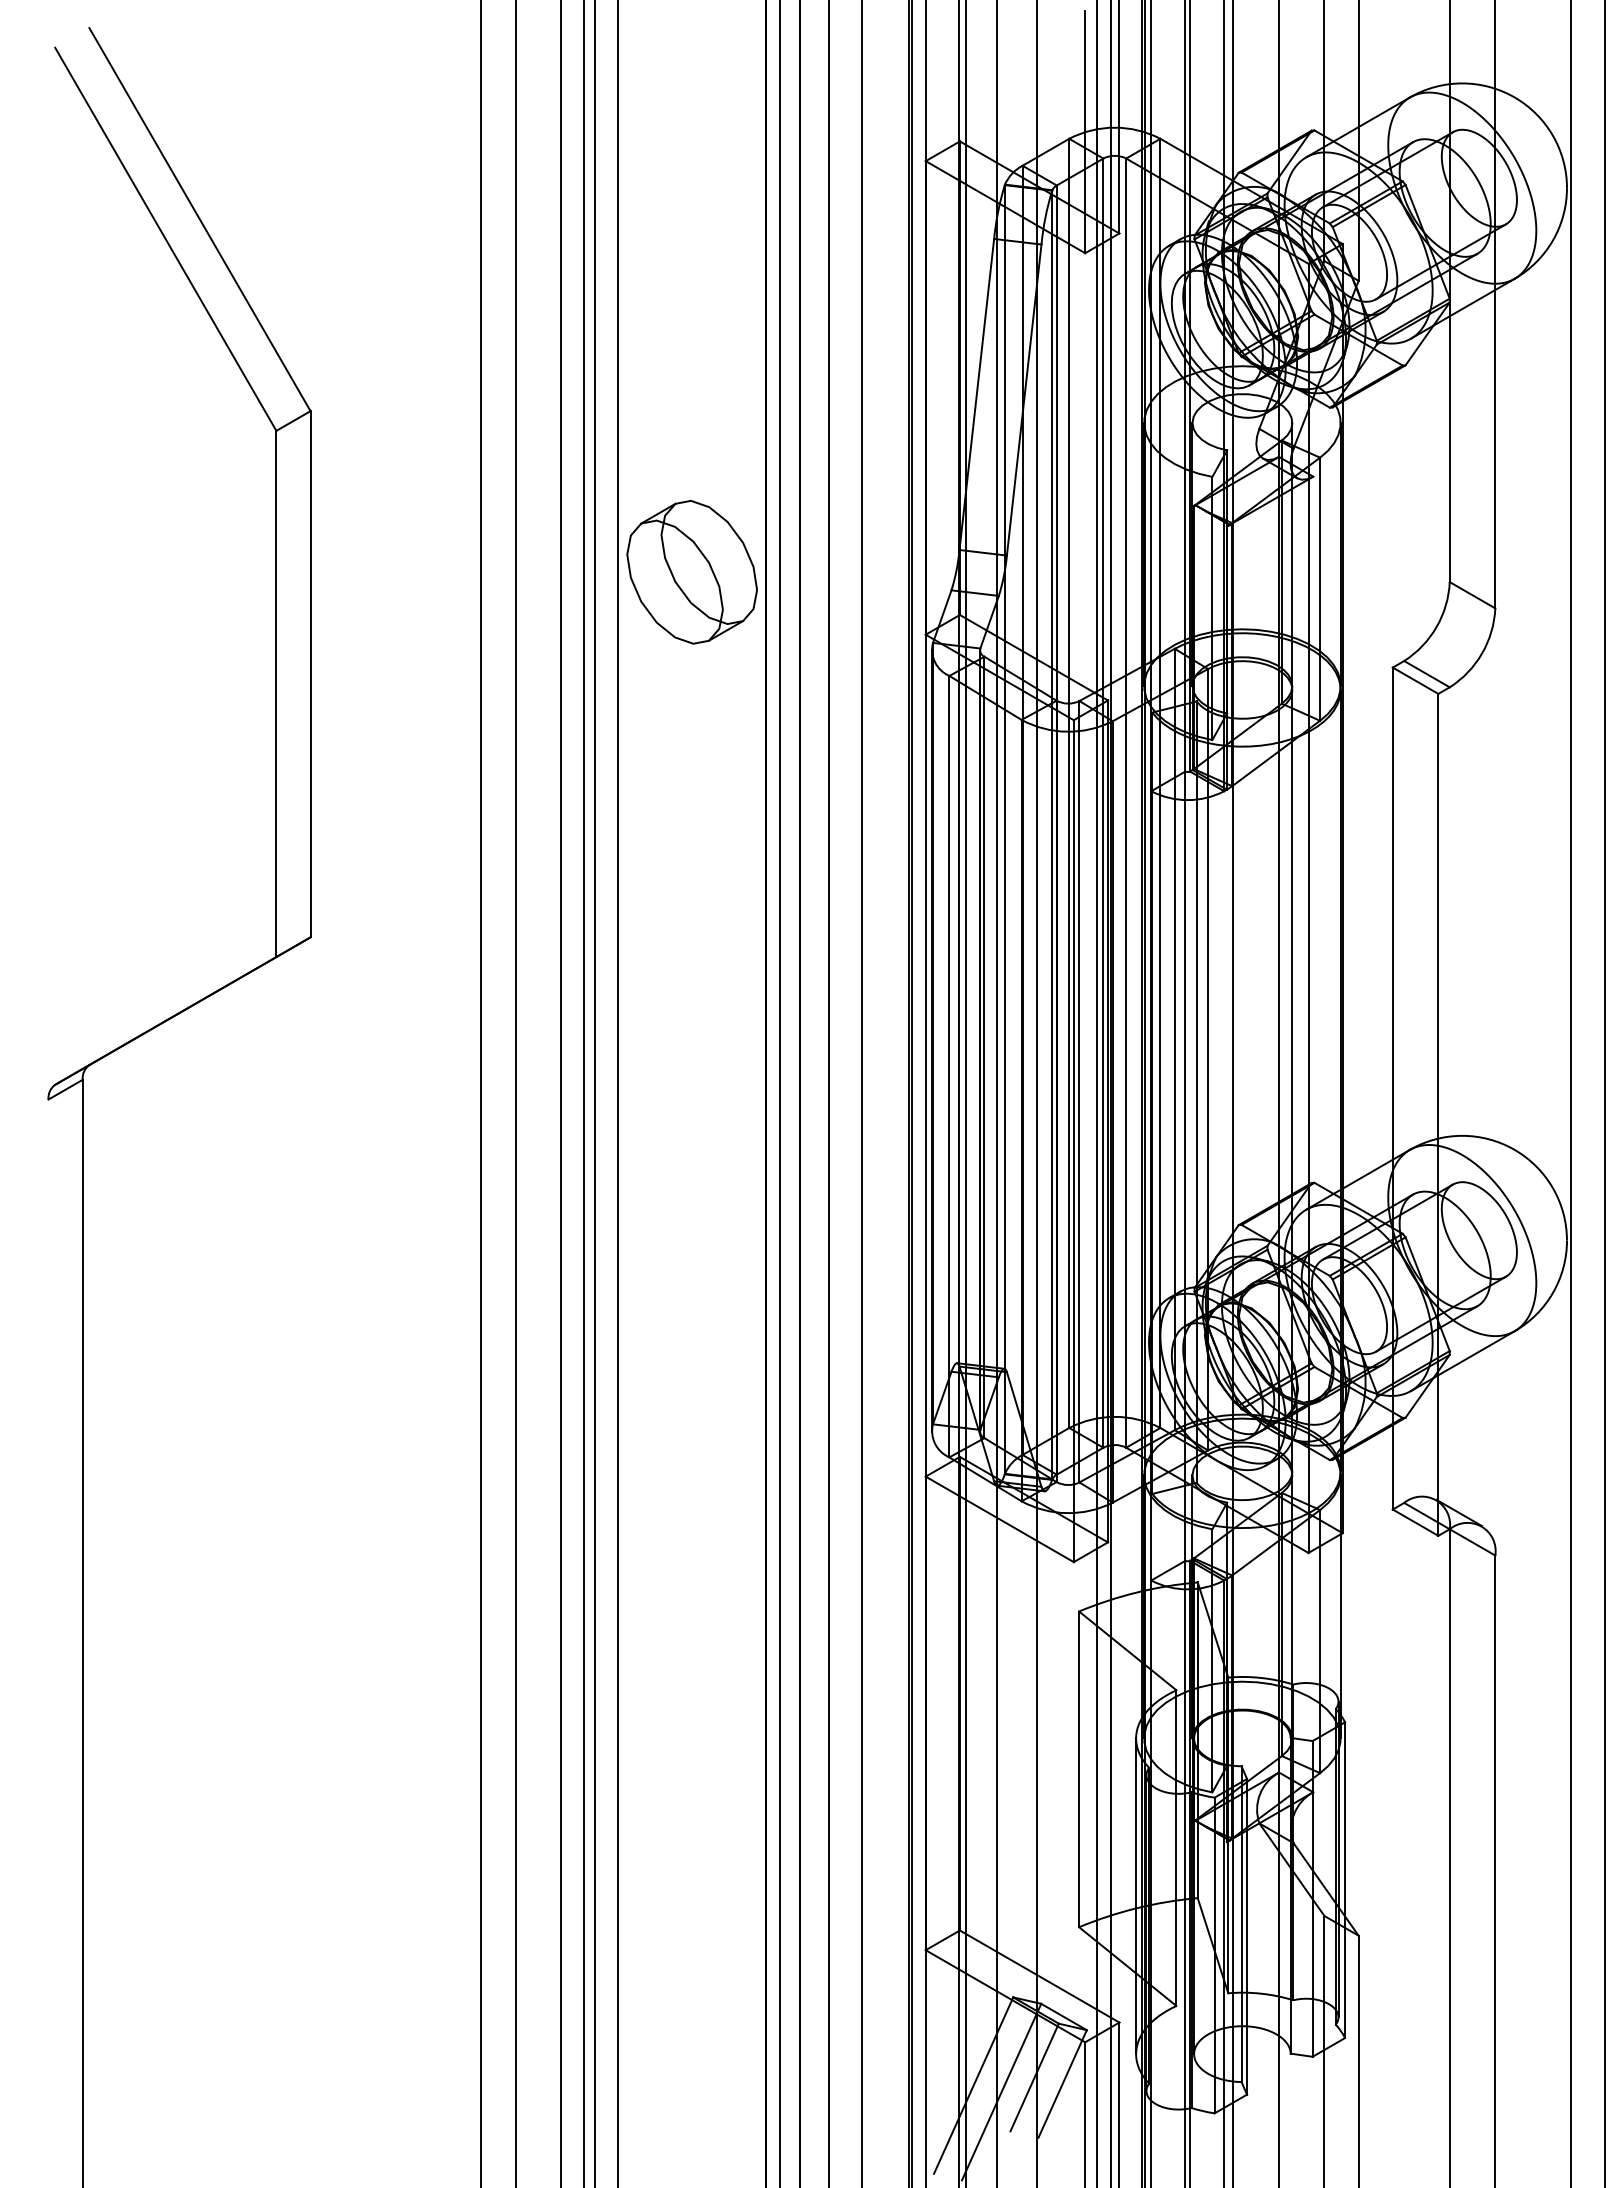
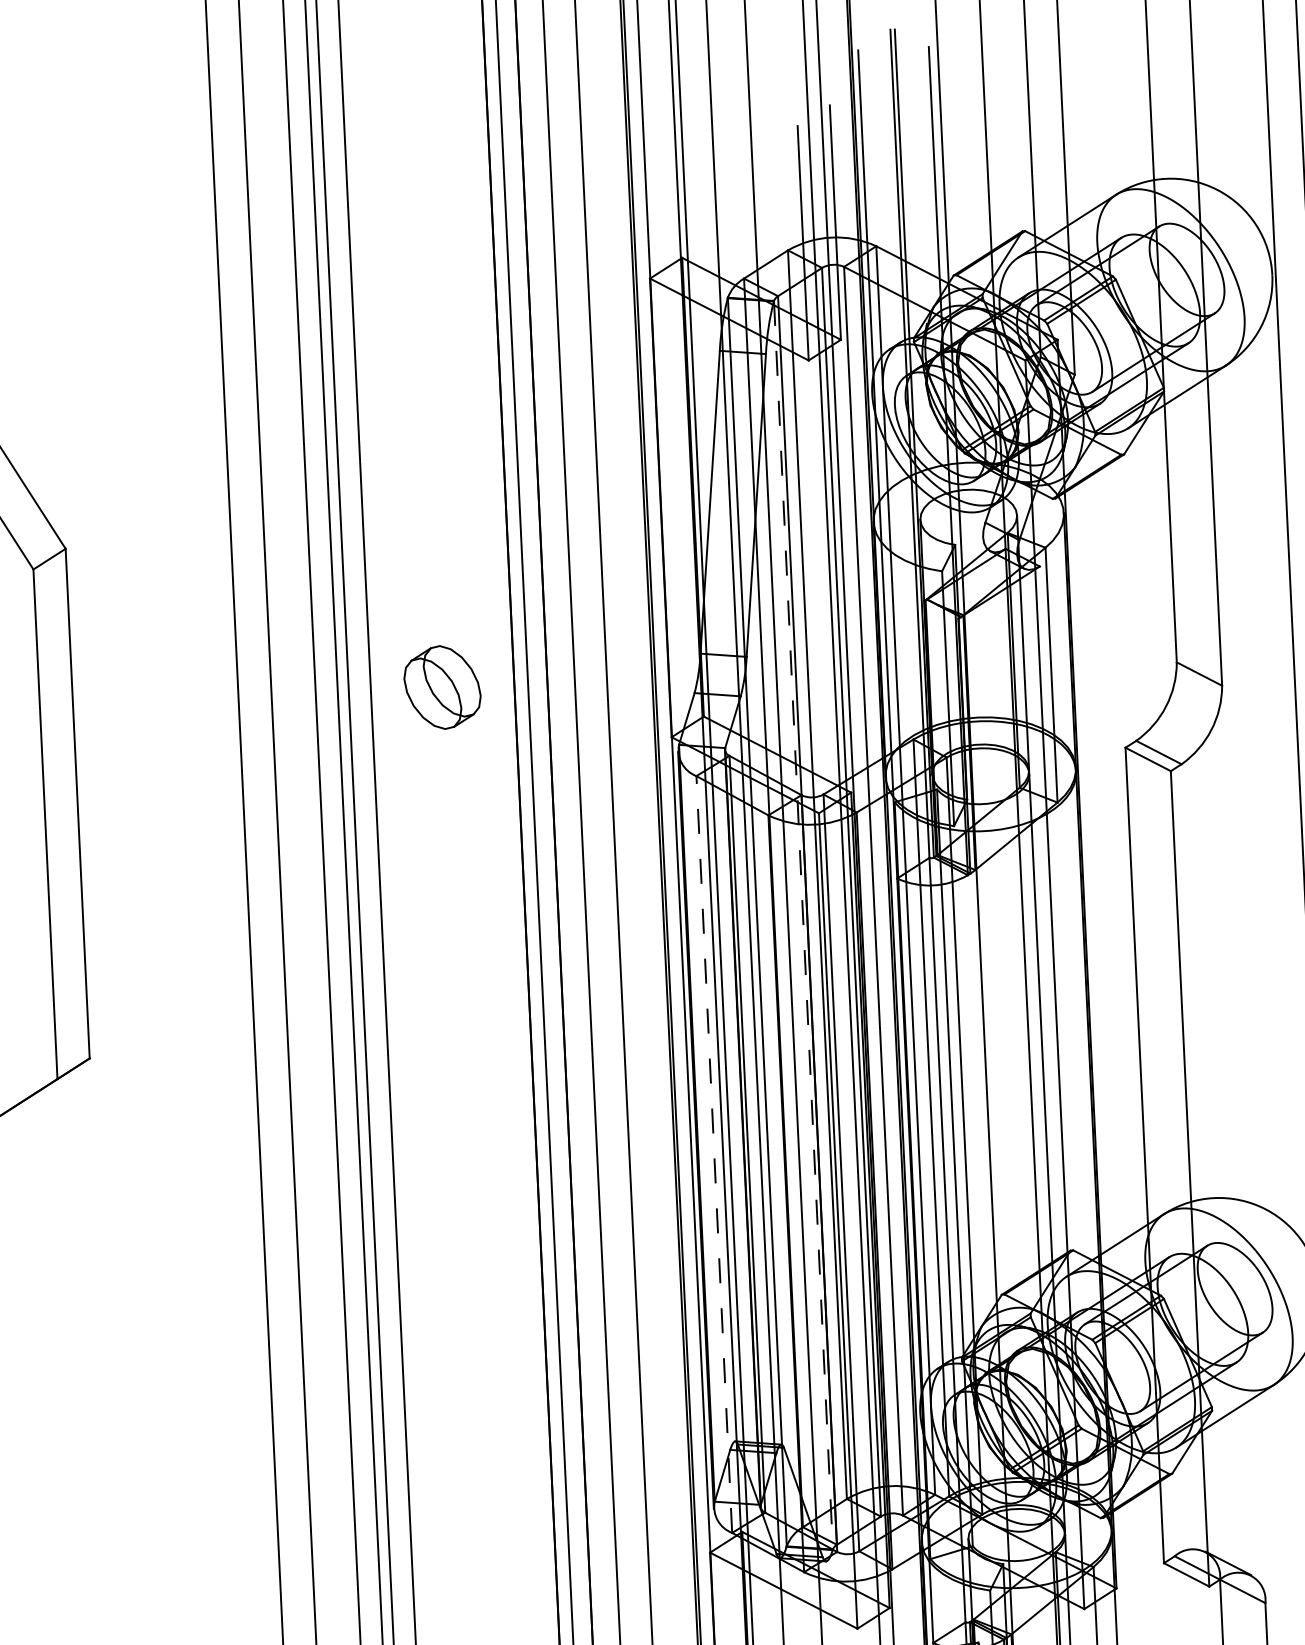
part: (691, 572) -> (441, 687), size x0.6
line: (1052, 834) -> (803, 924), solid -> dashed
line: (949, 1066) -> (714, 1154), solid -> dashed

